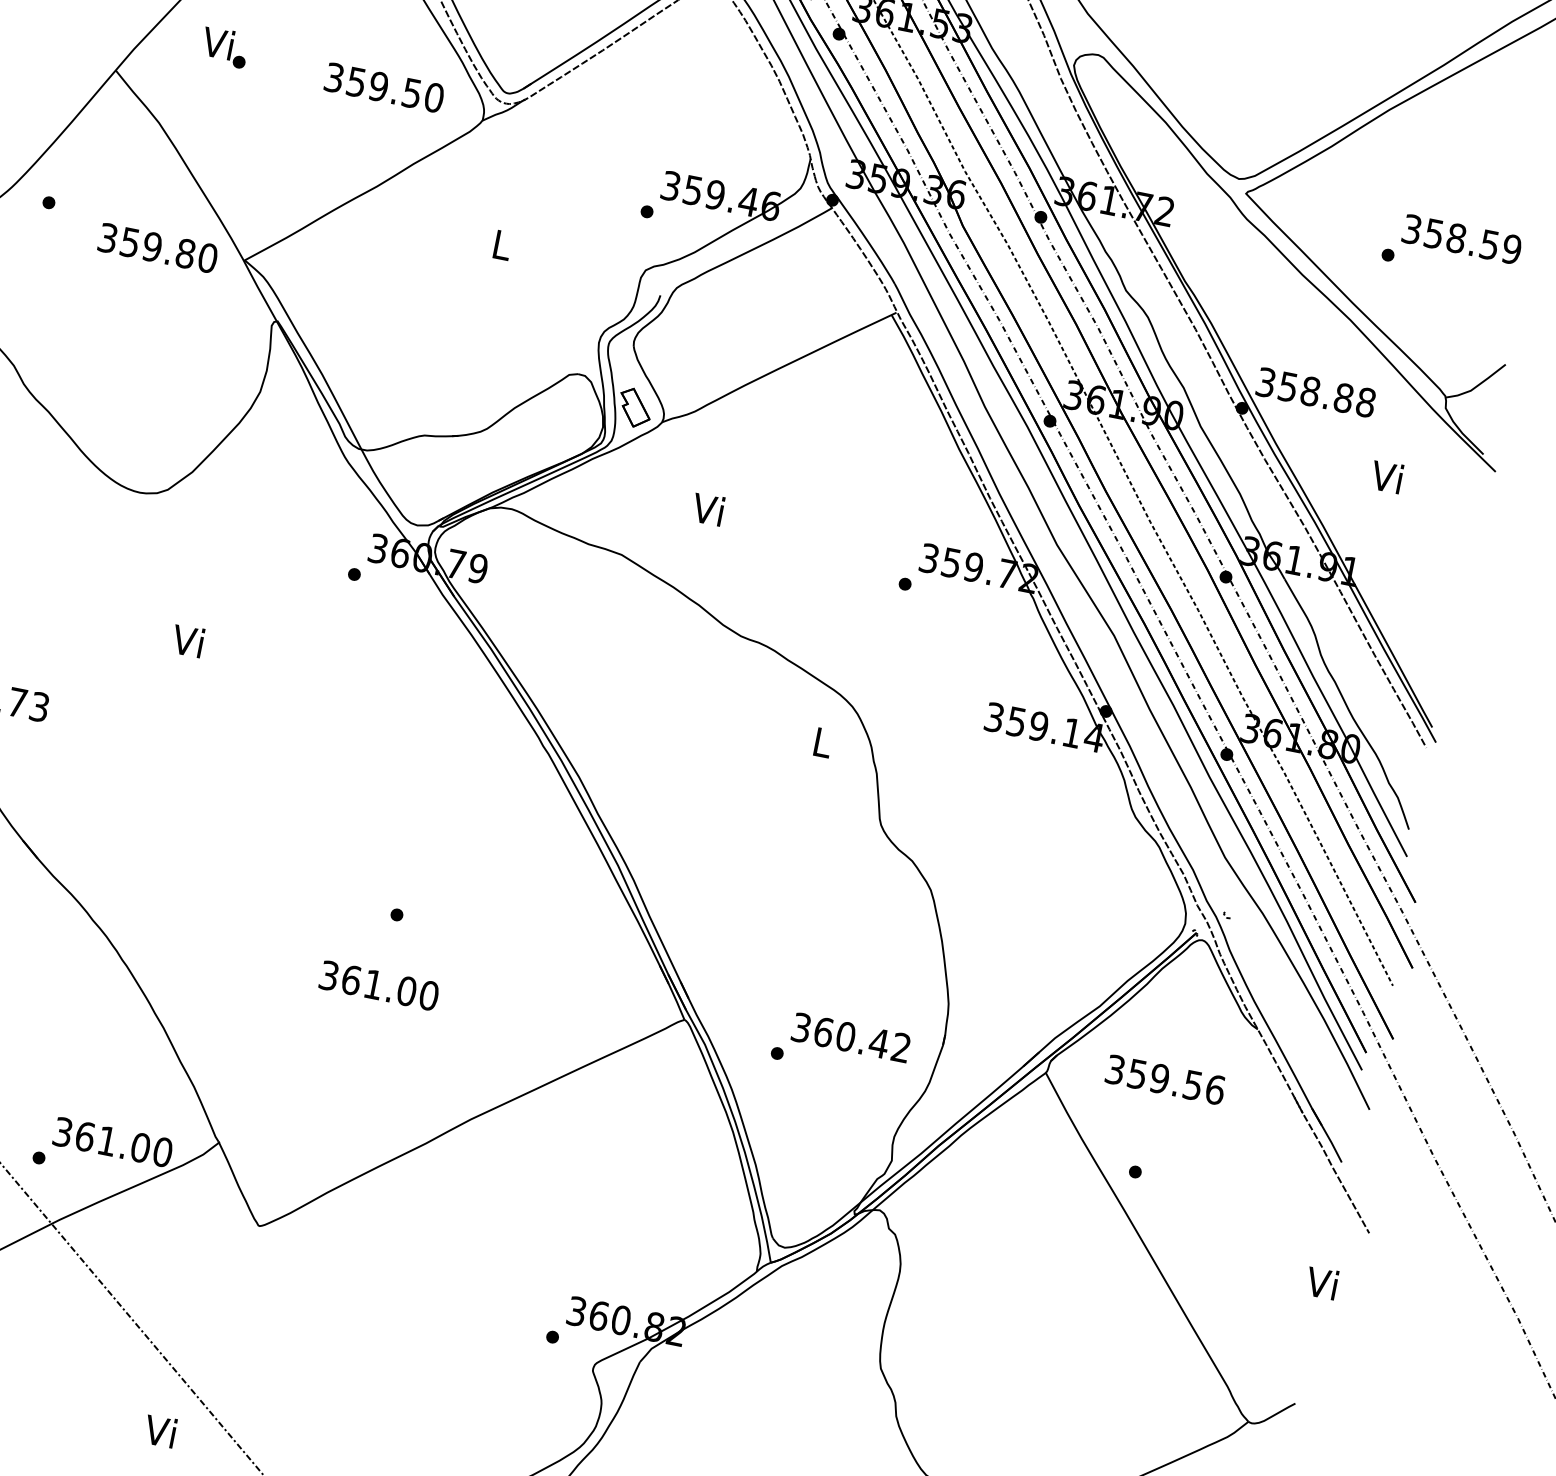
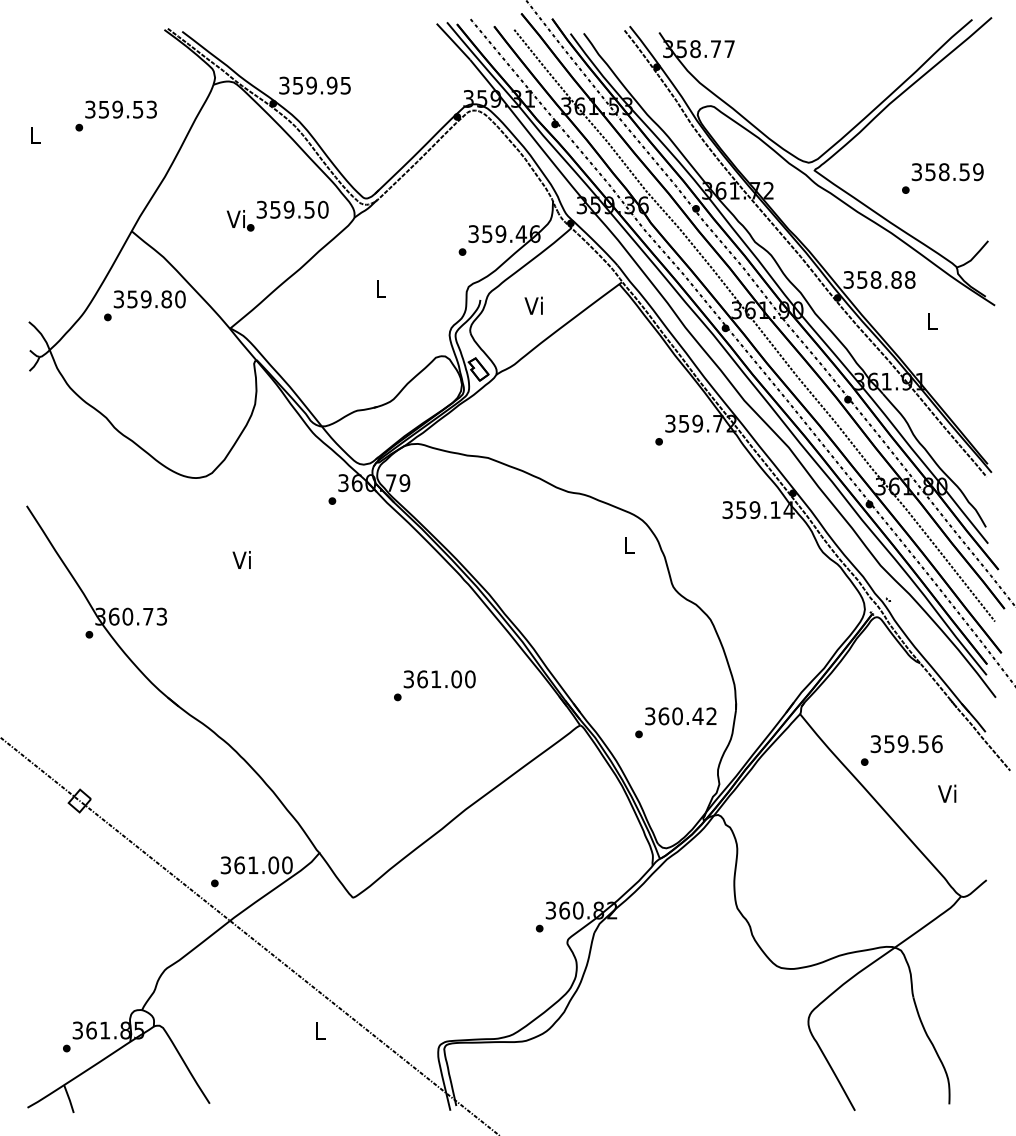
text: (224, 46) -> (240, 220), moved
text: (157, 248) -> (149, 299), moved
text: (1387, 477) -> (931, 321), Vi -> L
text: (707, 508) -> (533, 305), moved
text: (378, 985) -> (439, 679), moved
text: (1165, 1080) -> (906, 744), moved
text: (1322, 1282) -> (947, 793), moved
text: (159, 1430) -> (318, 1030), Vi -> L

